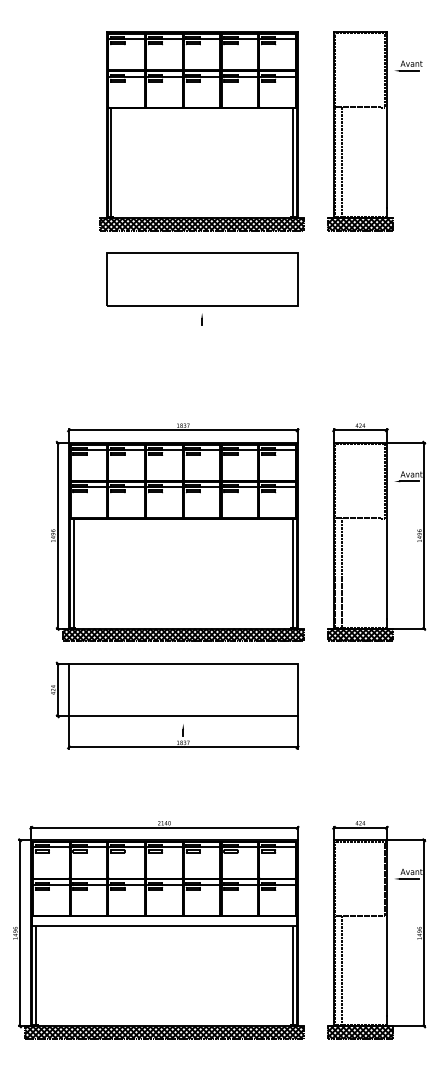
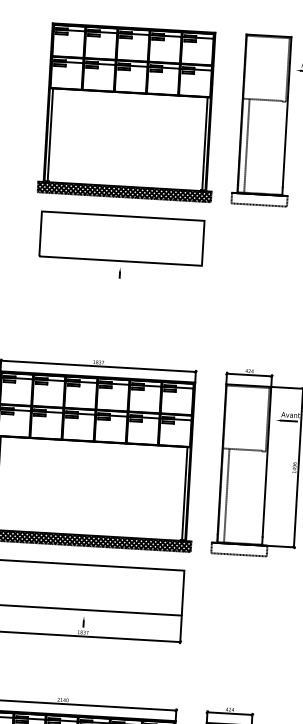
hatch: (360, 224) -> (259, 199), removed
hatch: (360, 634) -> (239, 548), removed

